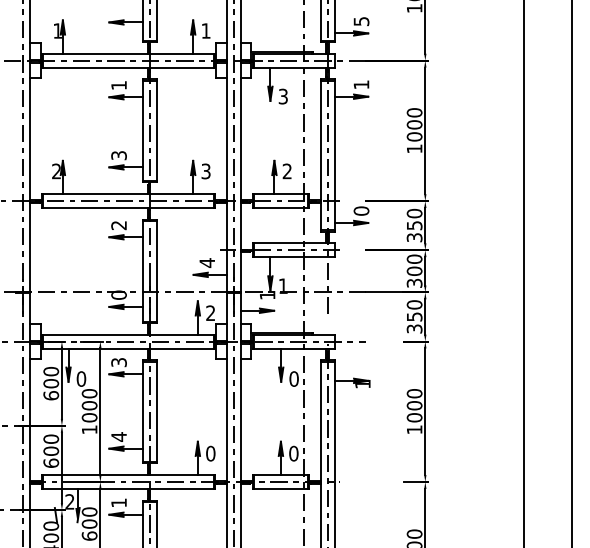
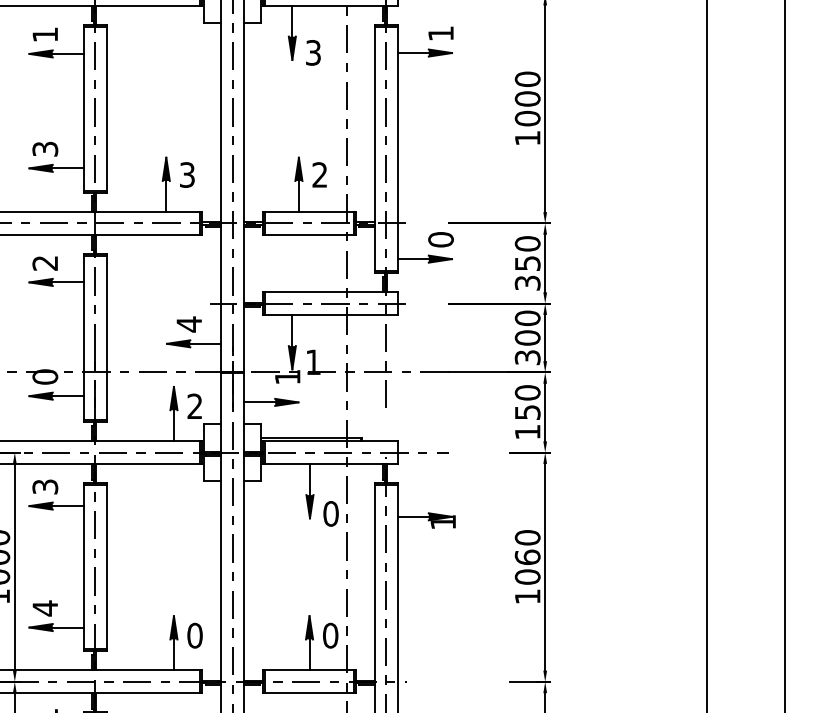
text: (414, 328) -> (527, 431), 350 -> 150
text: (414, 405) -> (527, 557), 1000 -> 1060

